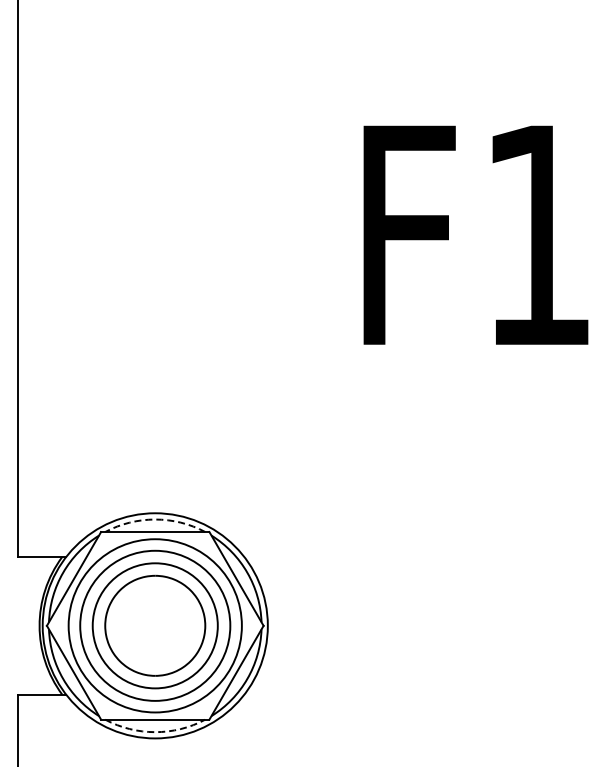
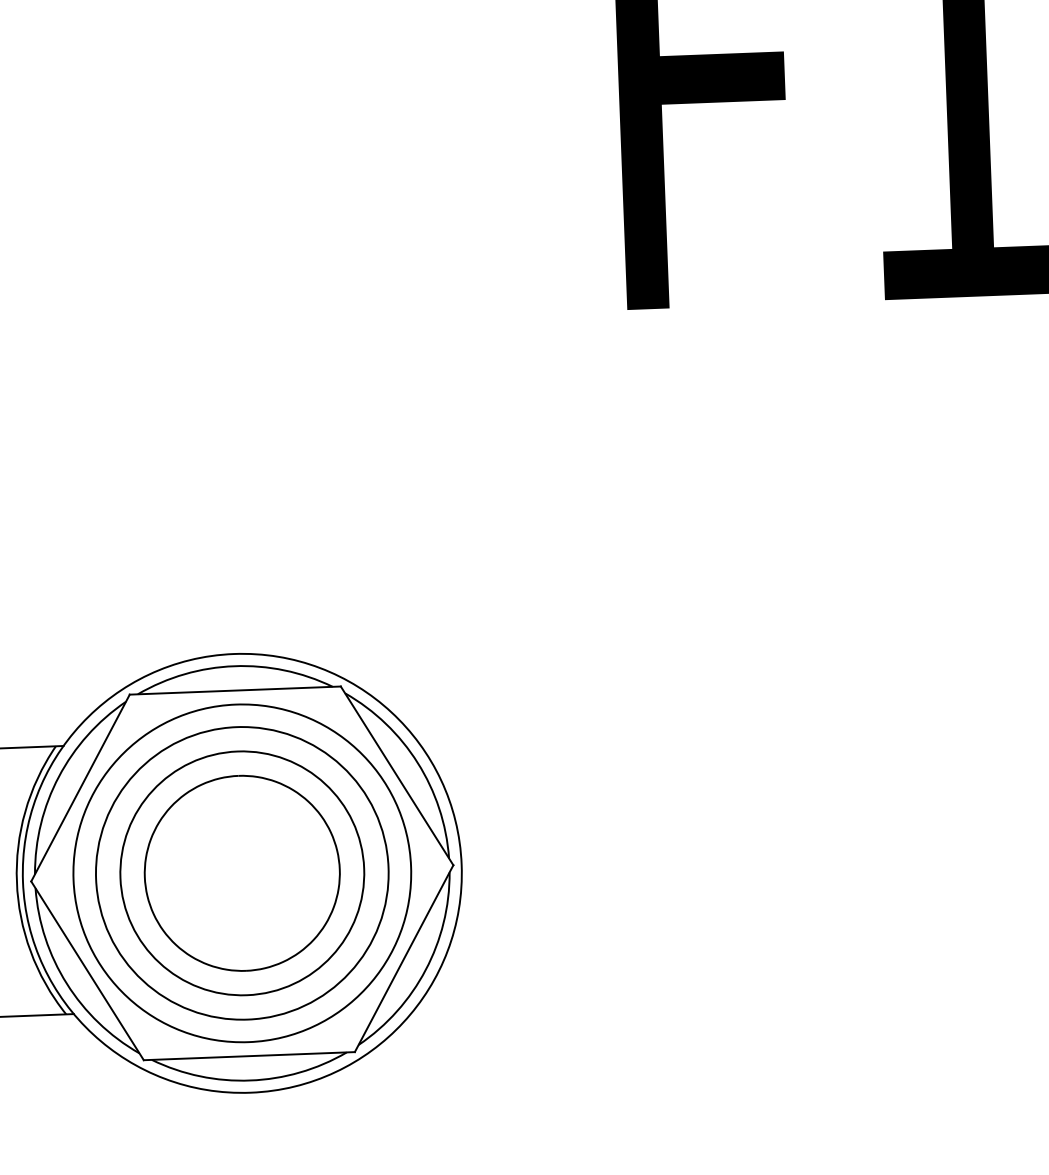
arc: (155, 519) -> (234, 666), dashed -> solid
arc: (155, 732) -> (250, 1081), dashed -> solid

